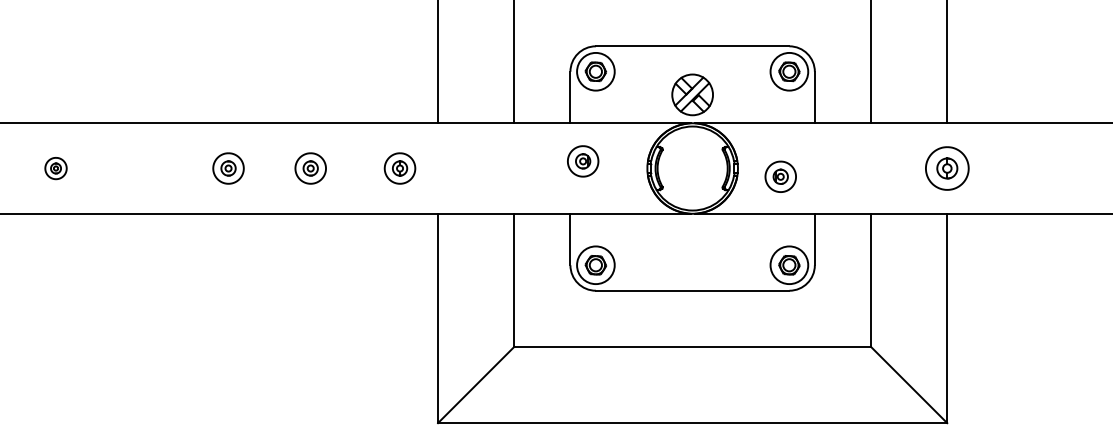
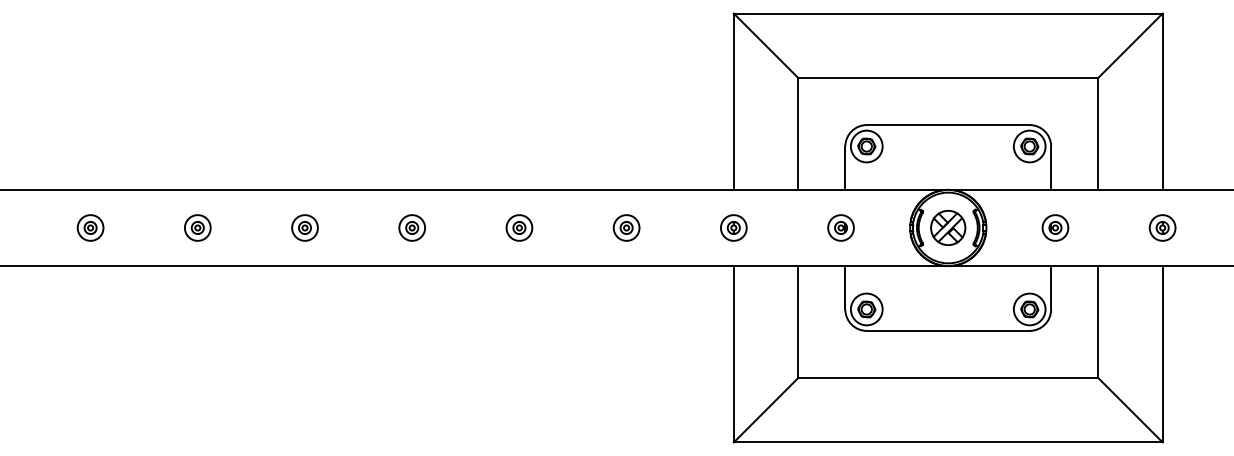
part: (692, 94) -> (948, 227), moved
part: (582, 160) -> (840, 227), moved
part: (55, 167) -> (411, 227), size x1.43
part: (228, 167) -> (519, 227), moved
part: (399, 167) -> (733, 227), moved
part: (947, 167) -> (1162, 227), size x0.71
part: (780, 176) -> (1055, 227), moved

